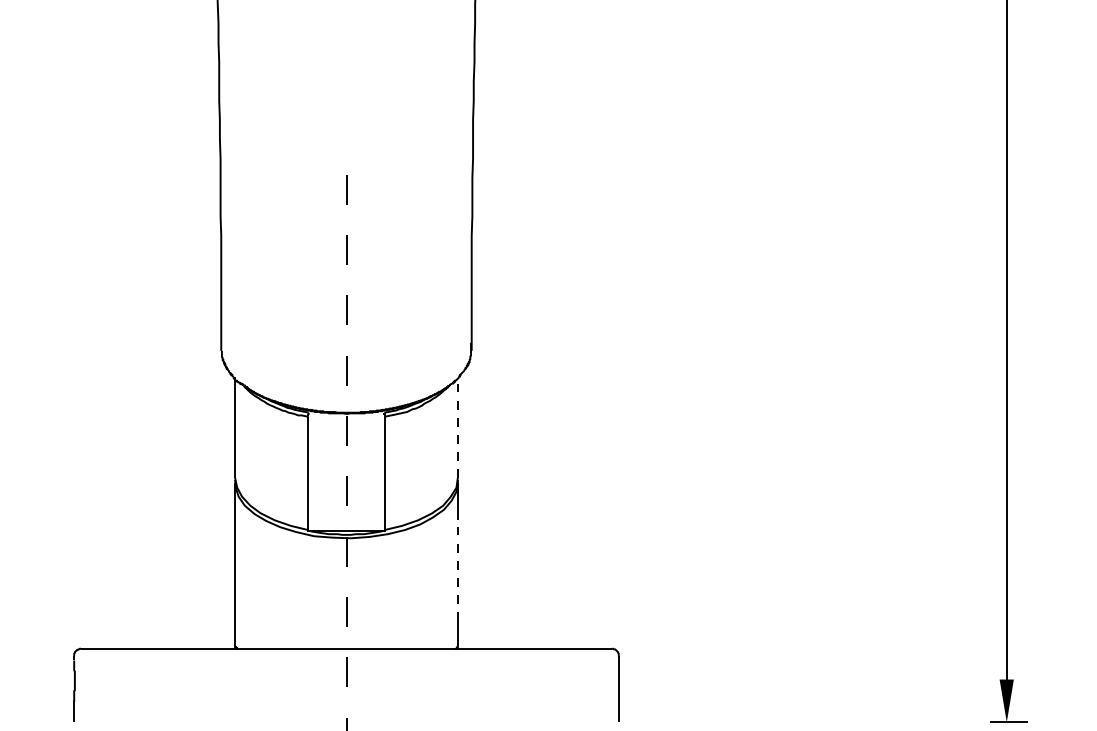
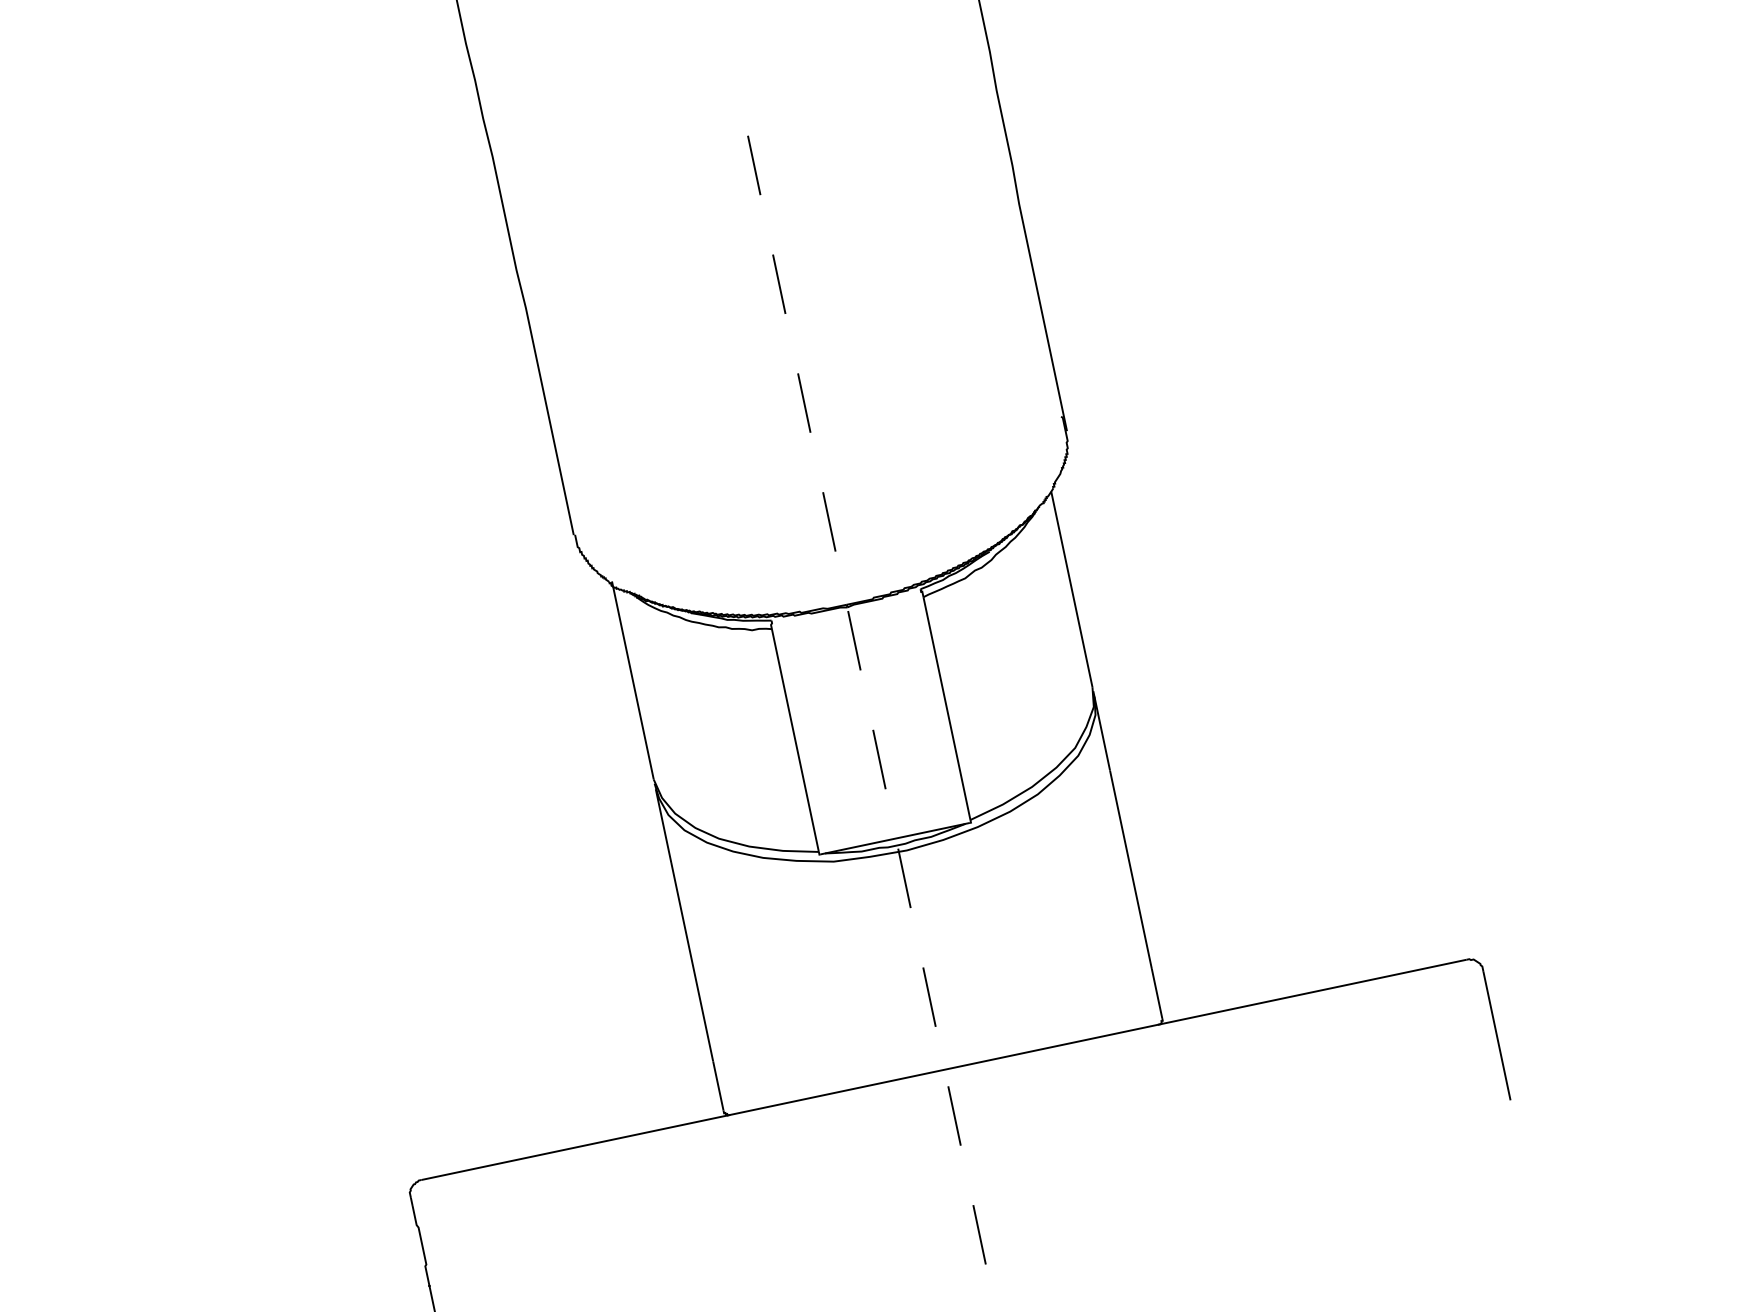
line: (457, 428) -> (1071, 589), dashed -> solid
line: (457, 570) -> (1130, 869), dashed -> solid

